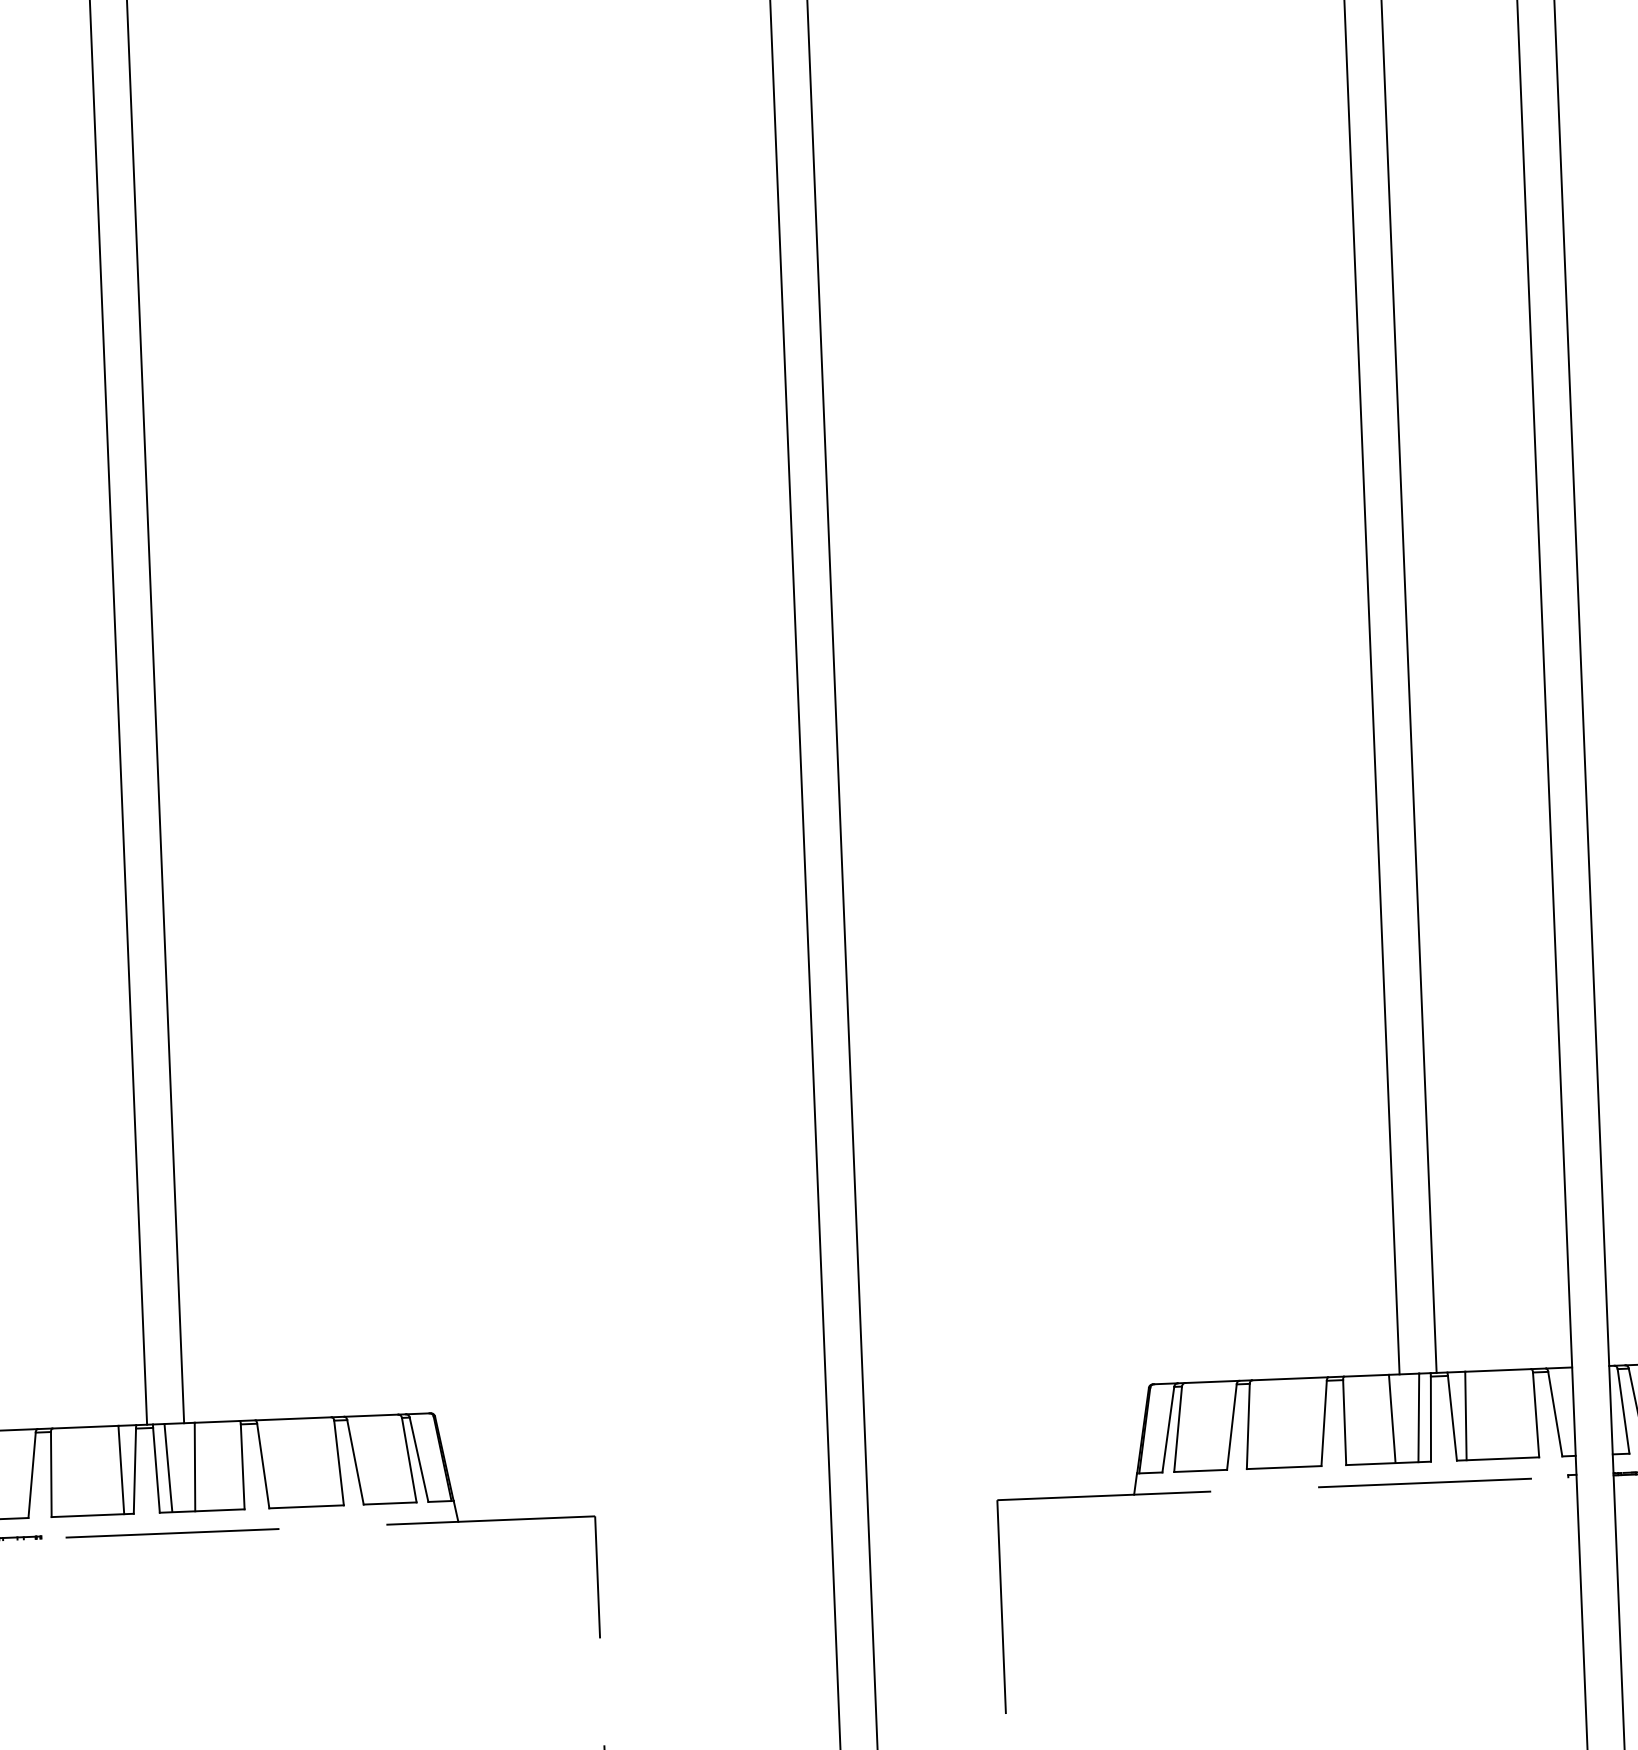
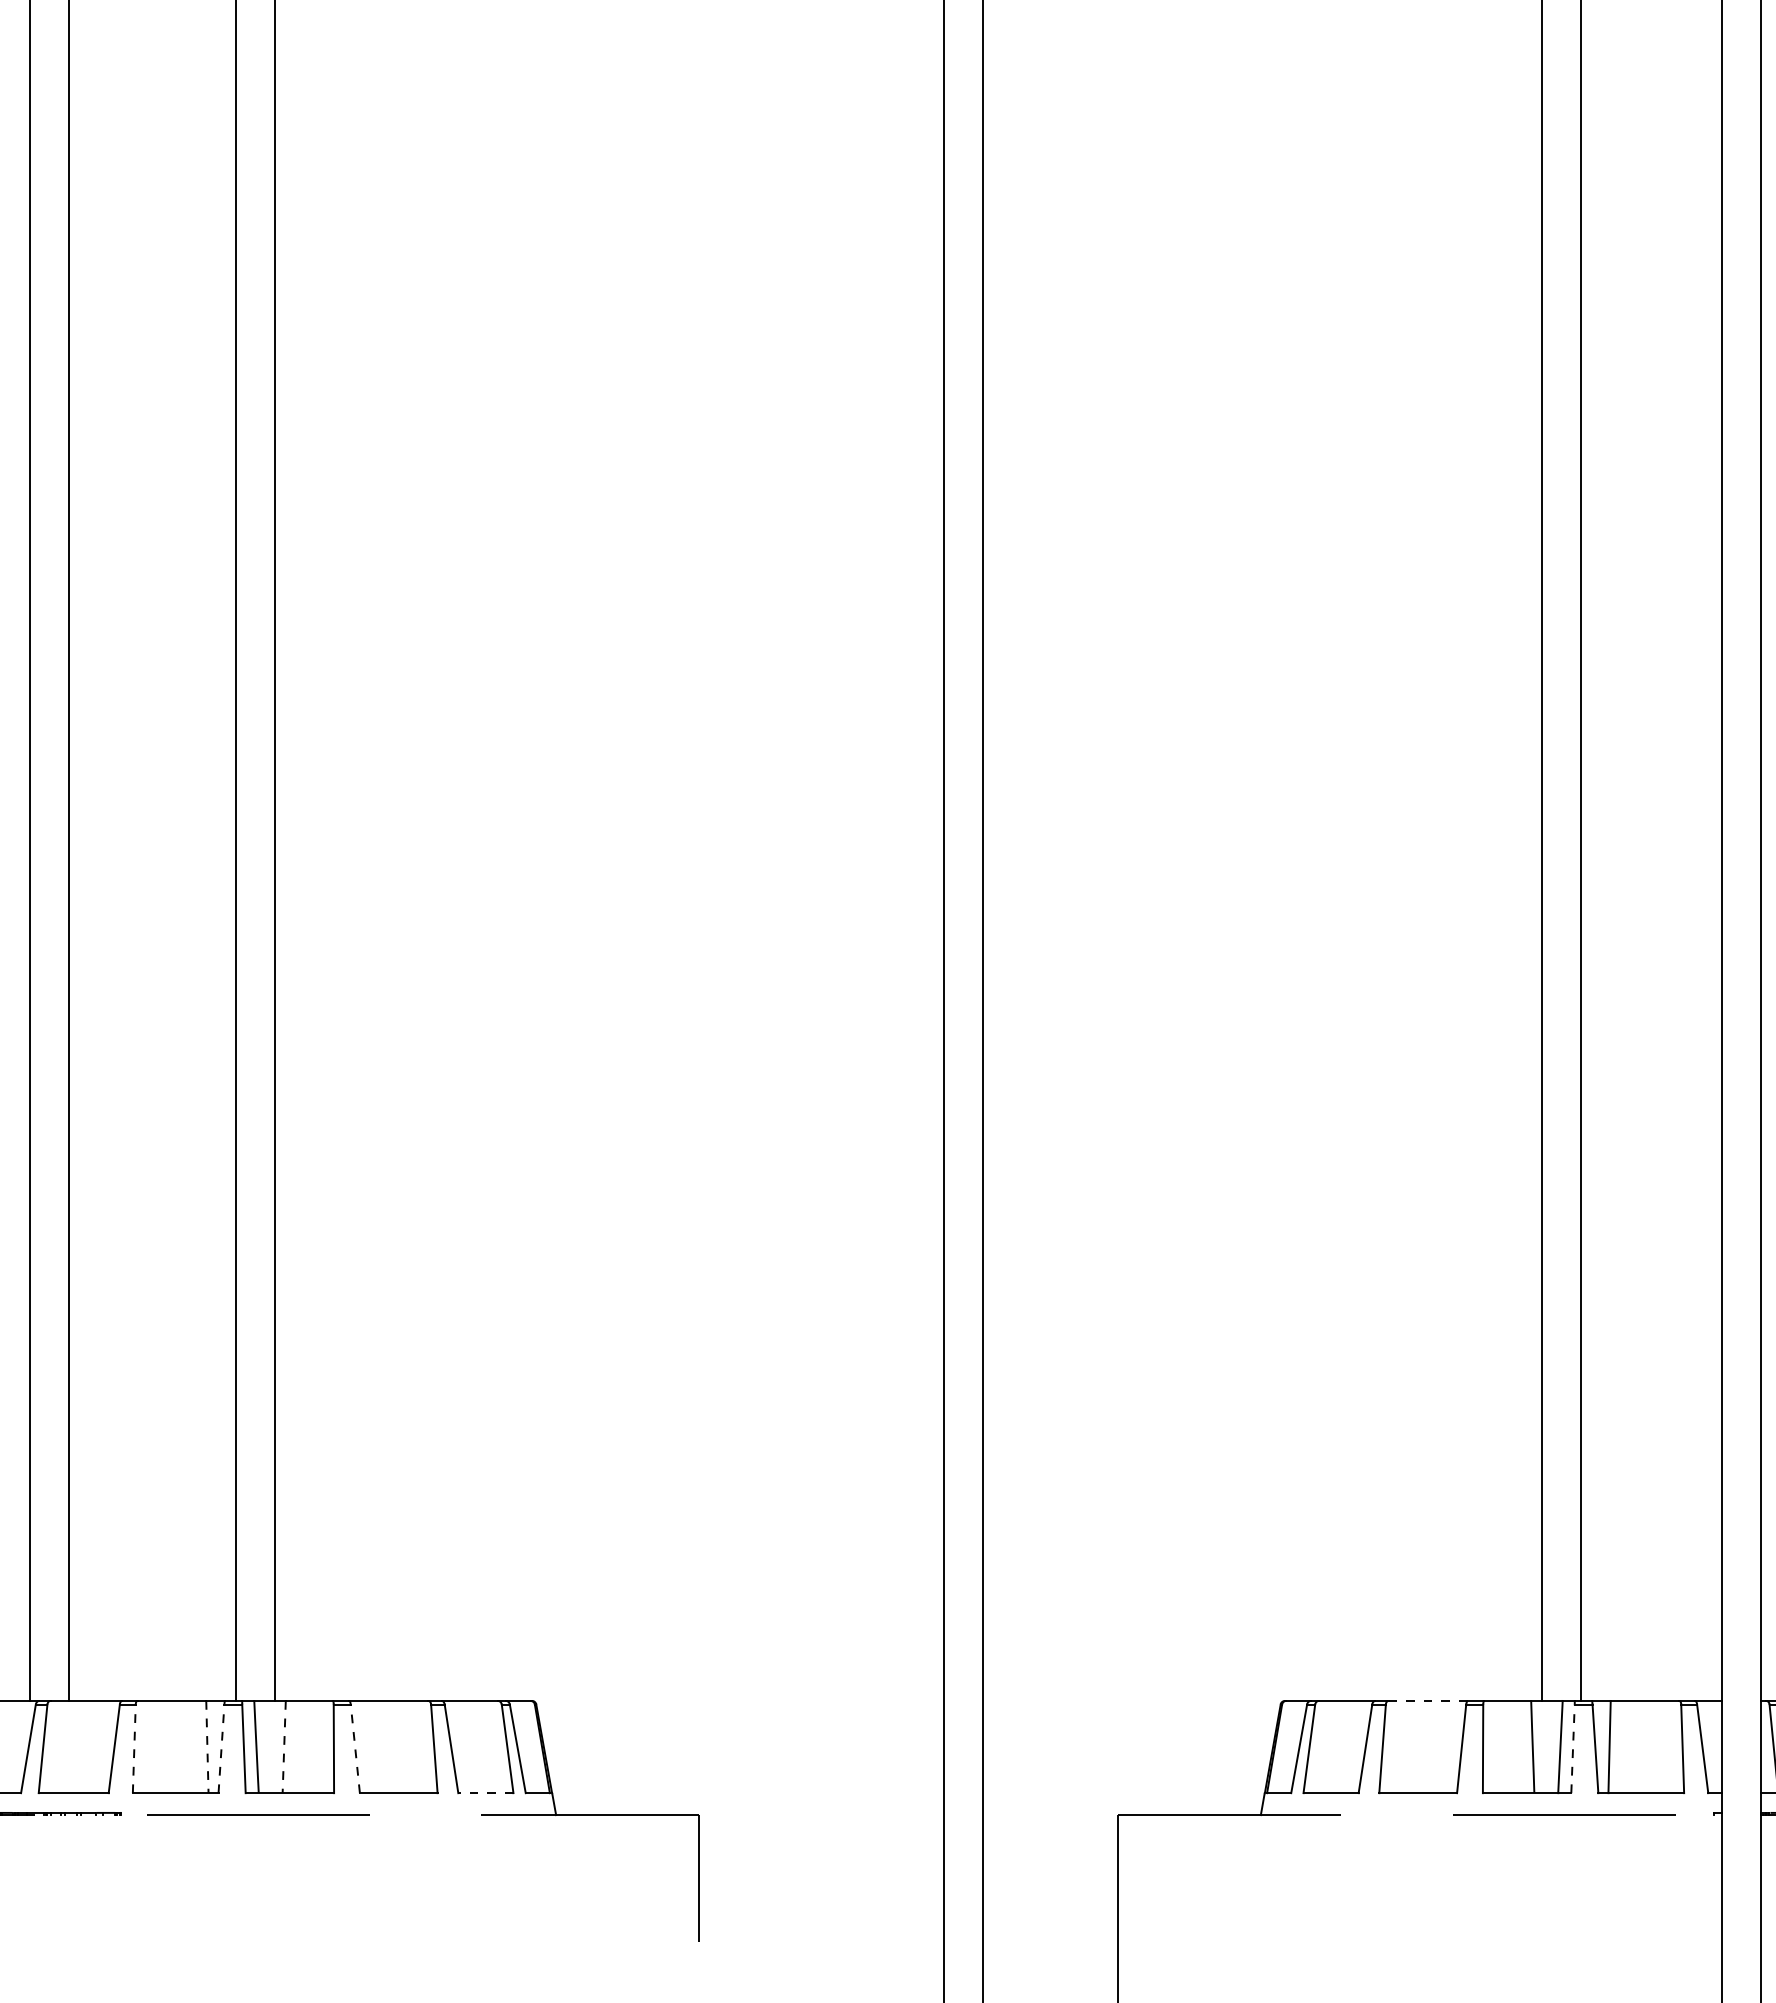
line: (1290, 1378) -> (1428, 1700), solid -> dashed
line: (1431, 1418) -> (1573, 1748), solid -> dashed
line: (263, 1465) -> (355, 1748), solid -> dashed
line: (195, 1467) -> (284, 1747), solid -> dashed
line: (121, 1470) -> (207, 1747), solid -> dashed
line: (134, 1470) -> (221, 1748), solid -> dashed
line: (51, 1474) -> (134, 1748), solid -> dashed
line: (389, 1503) -> (485, 1793), solid -> dashed

